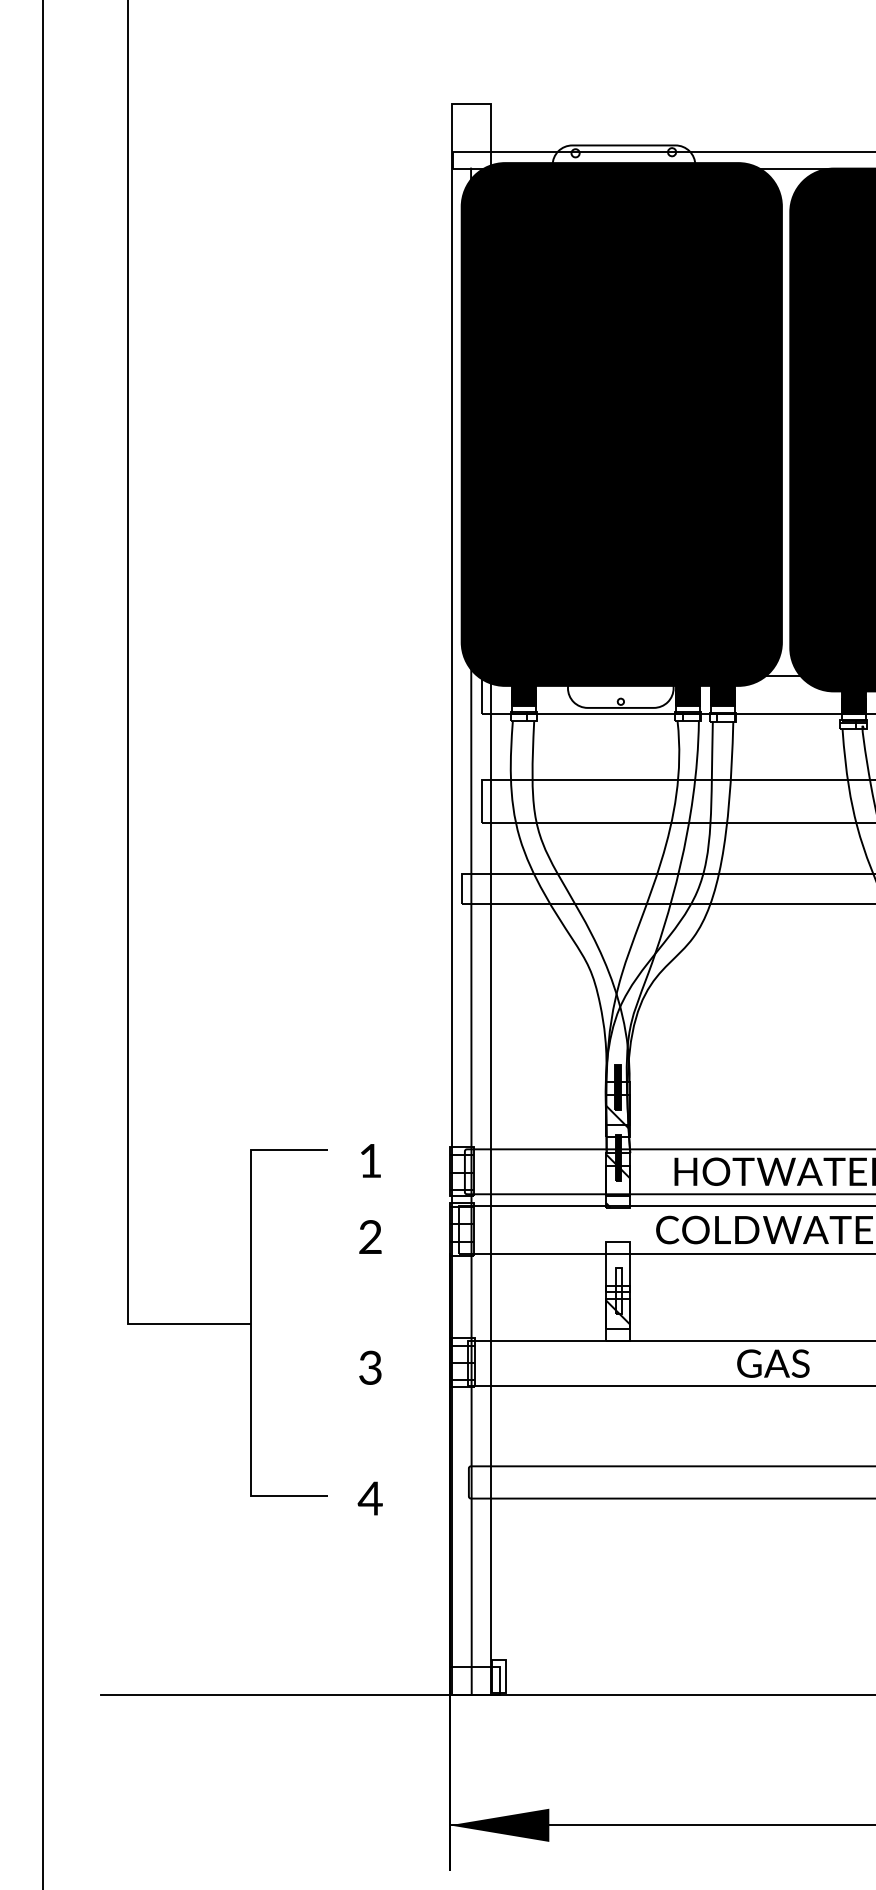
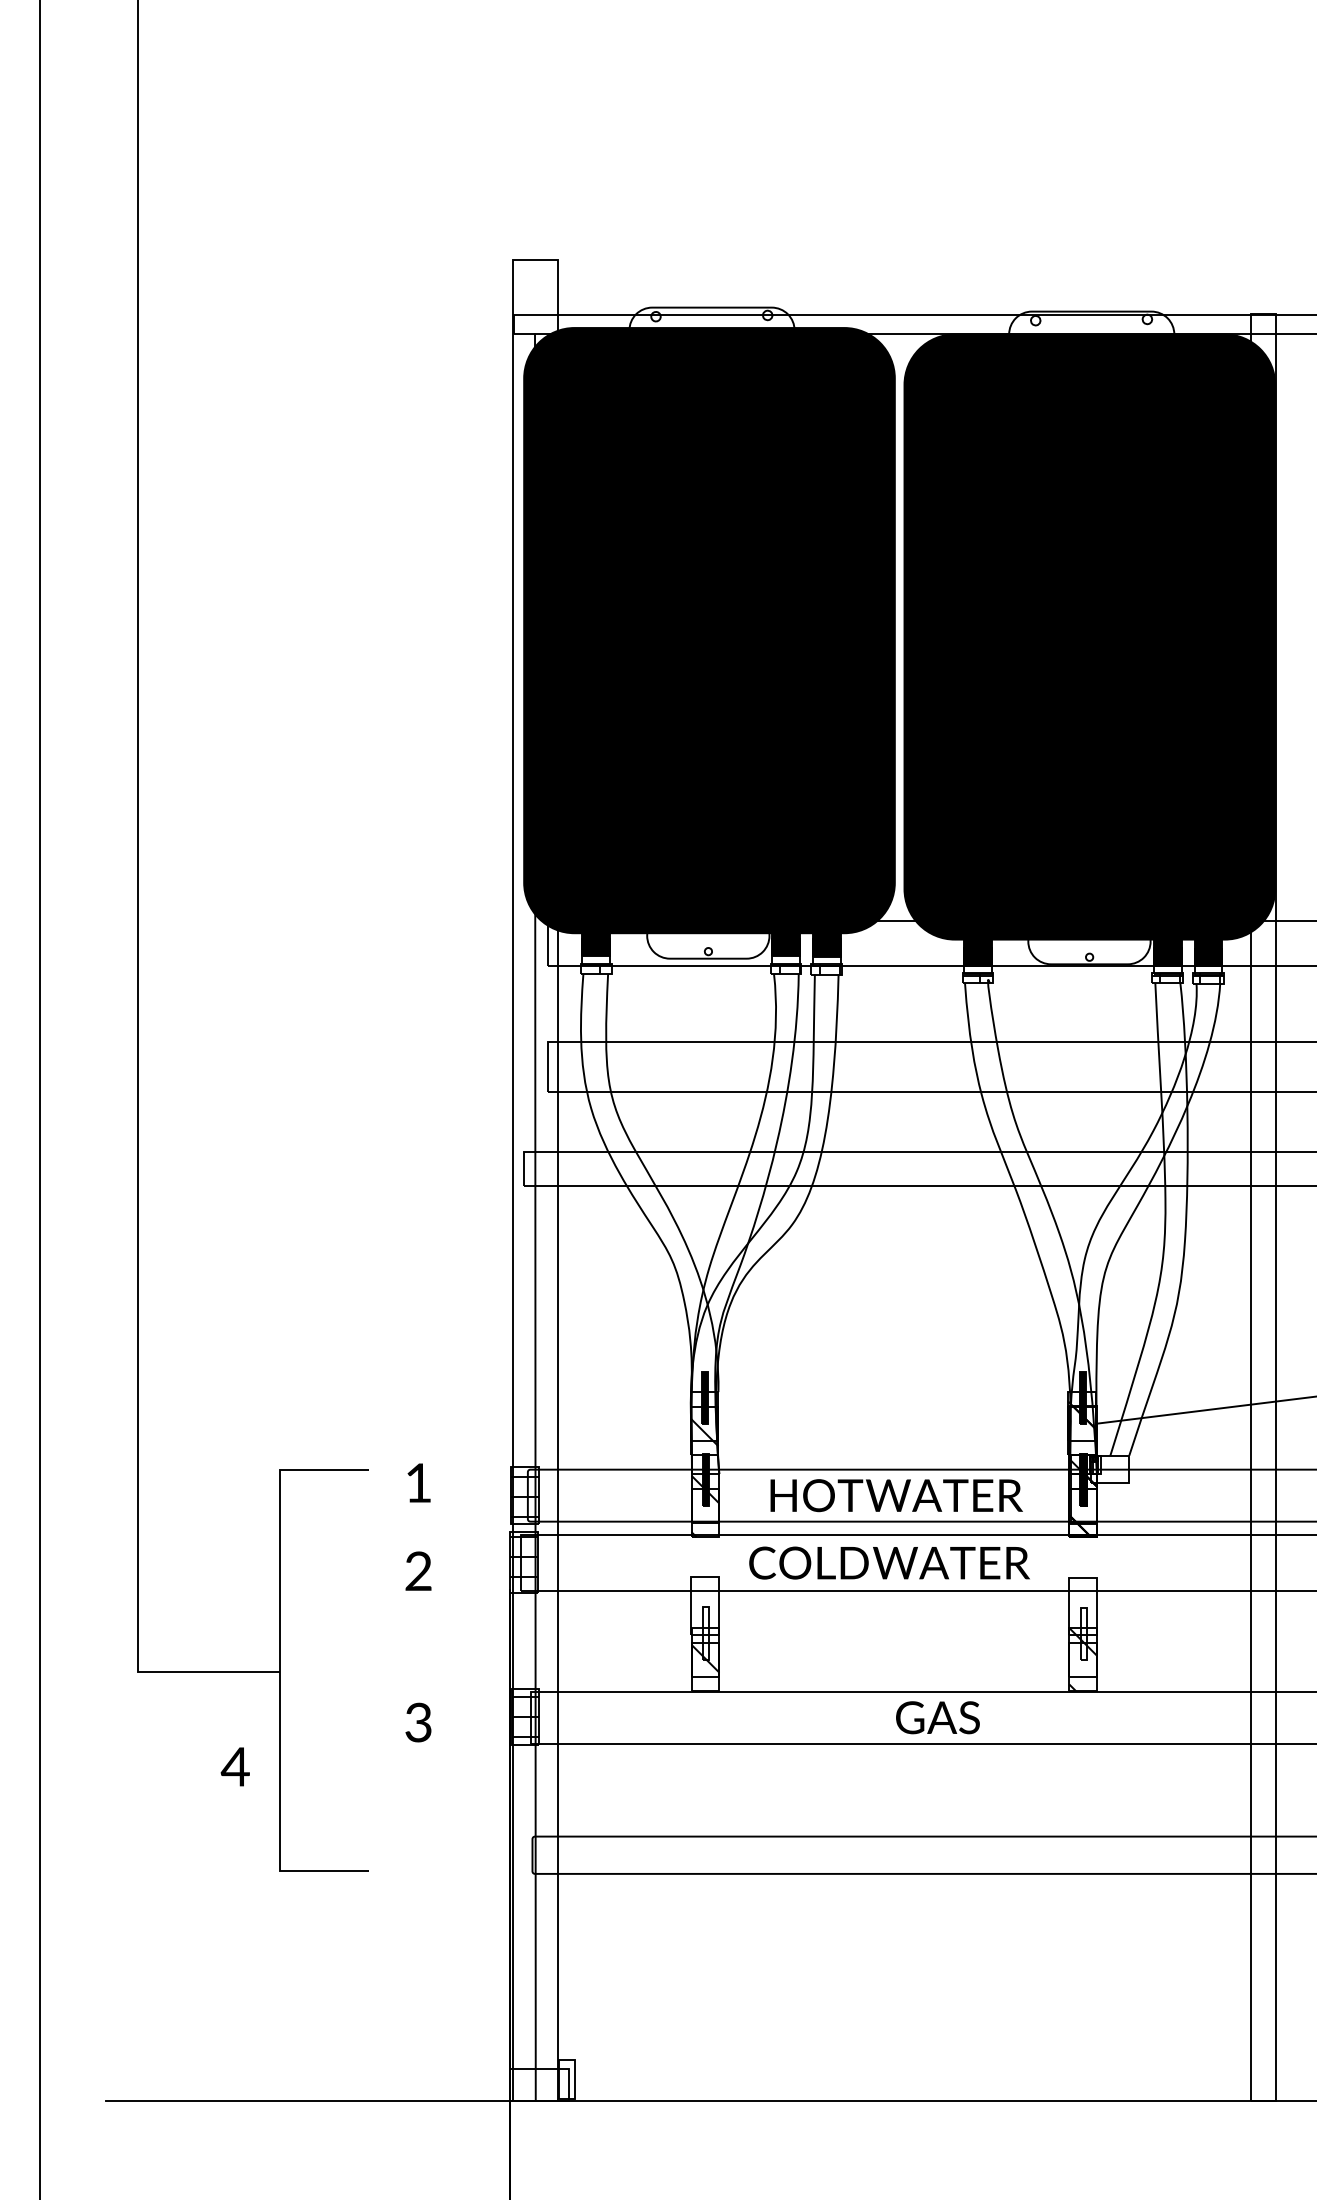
text: (772, 1363) -> (937, 1717), moved
text: (369, 1498) -> (234, 1766), moved

